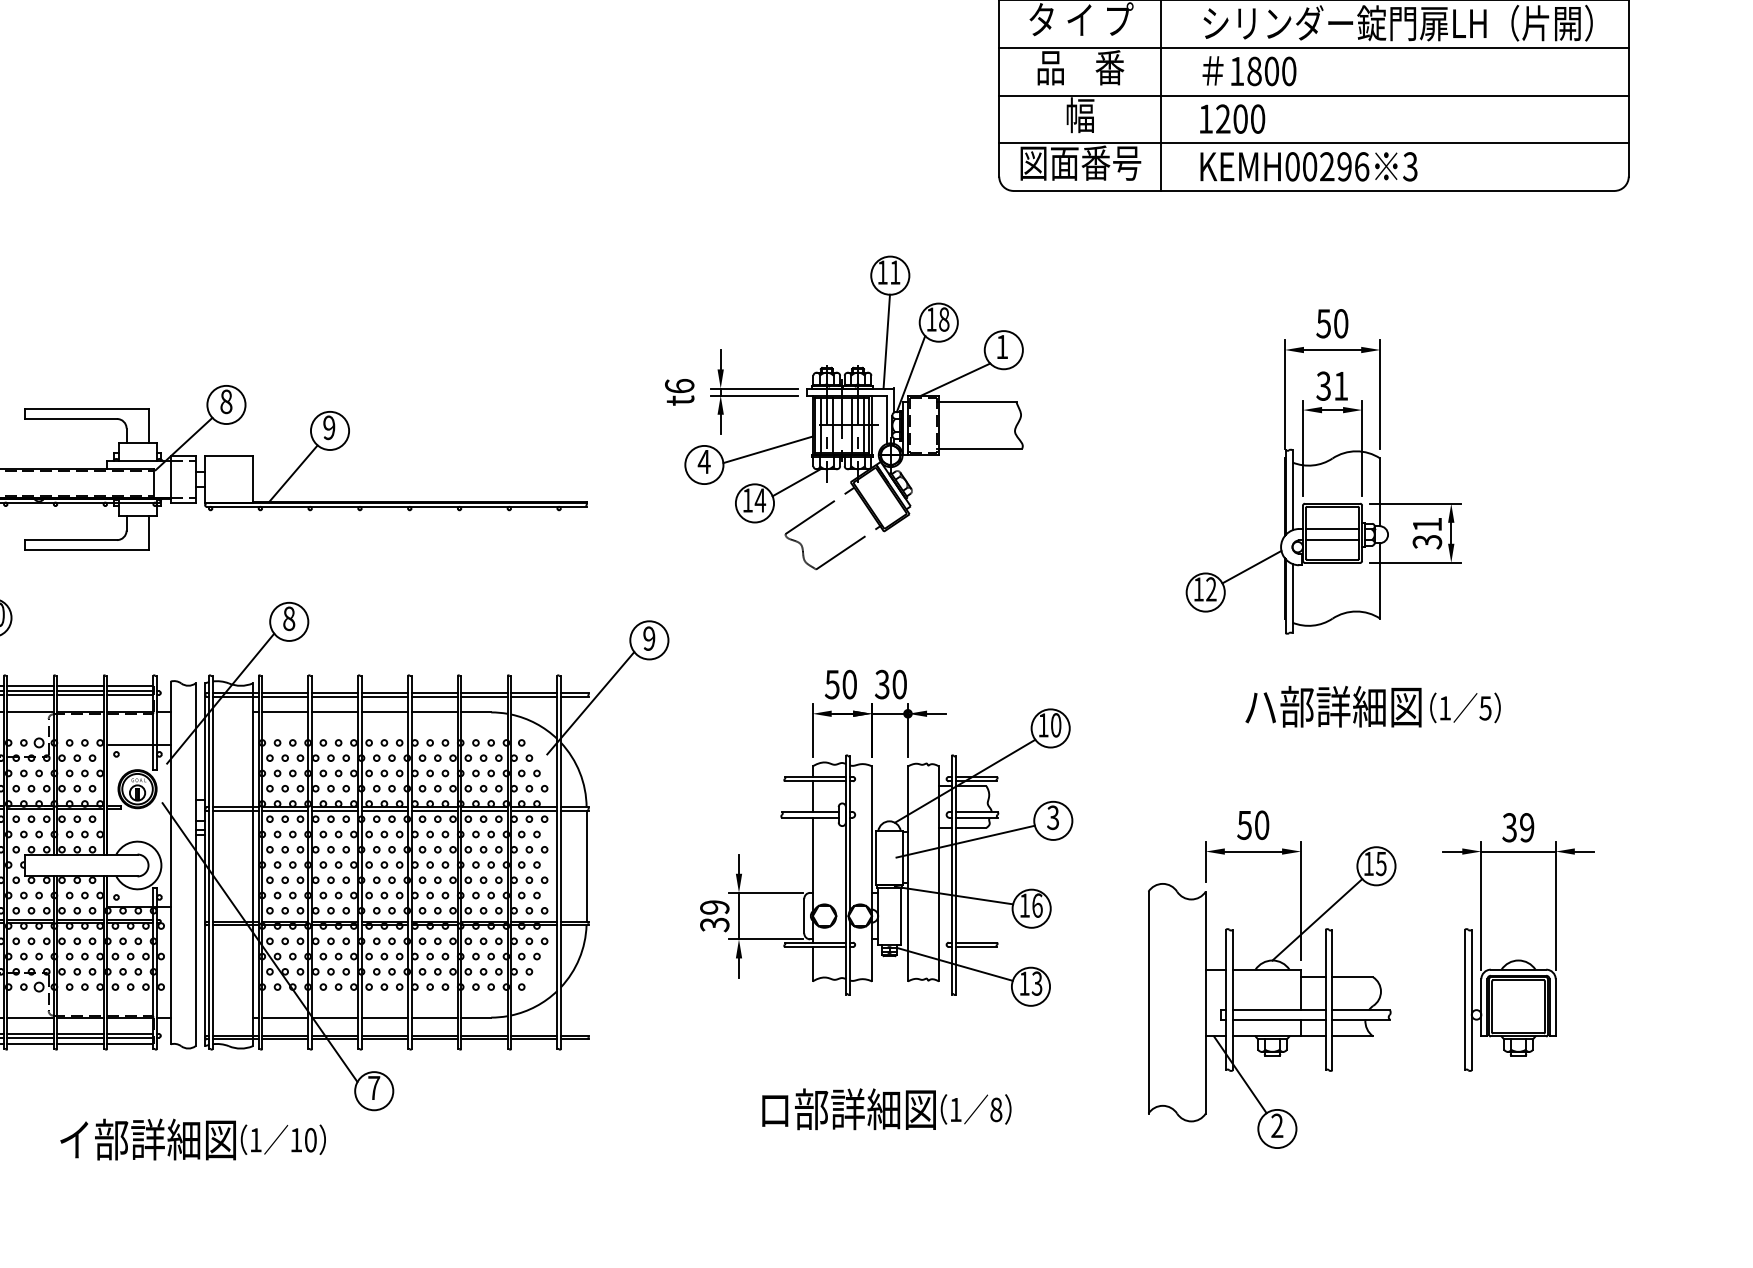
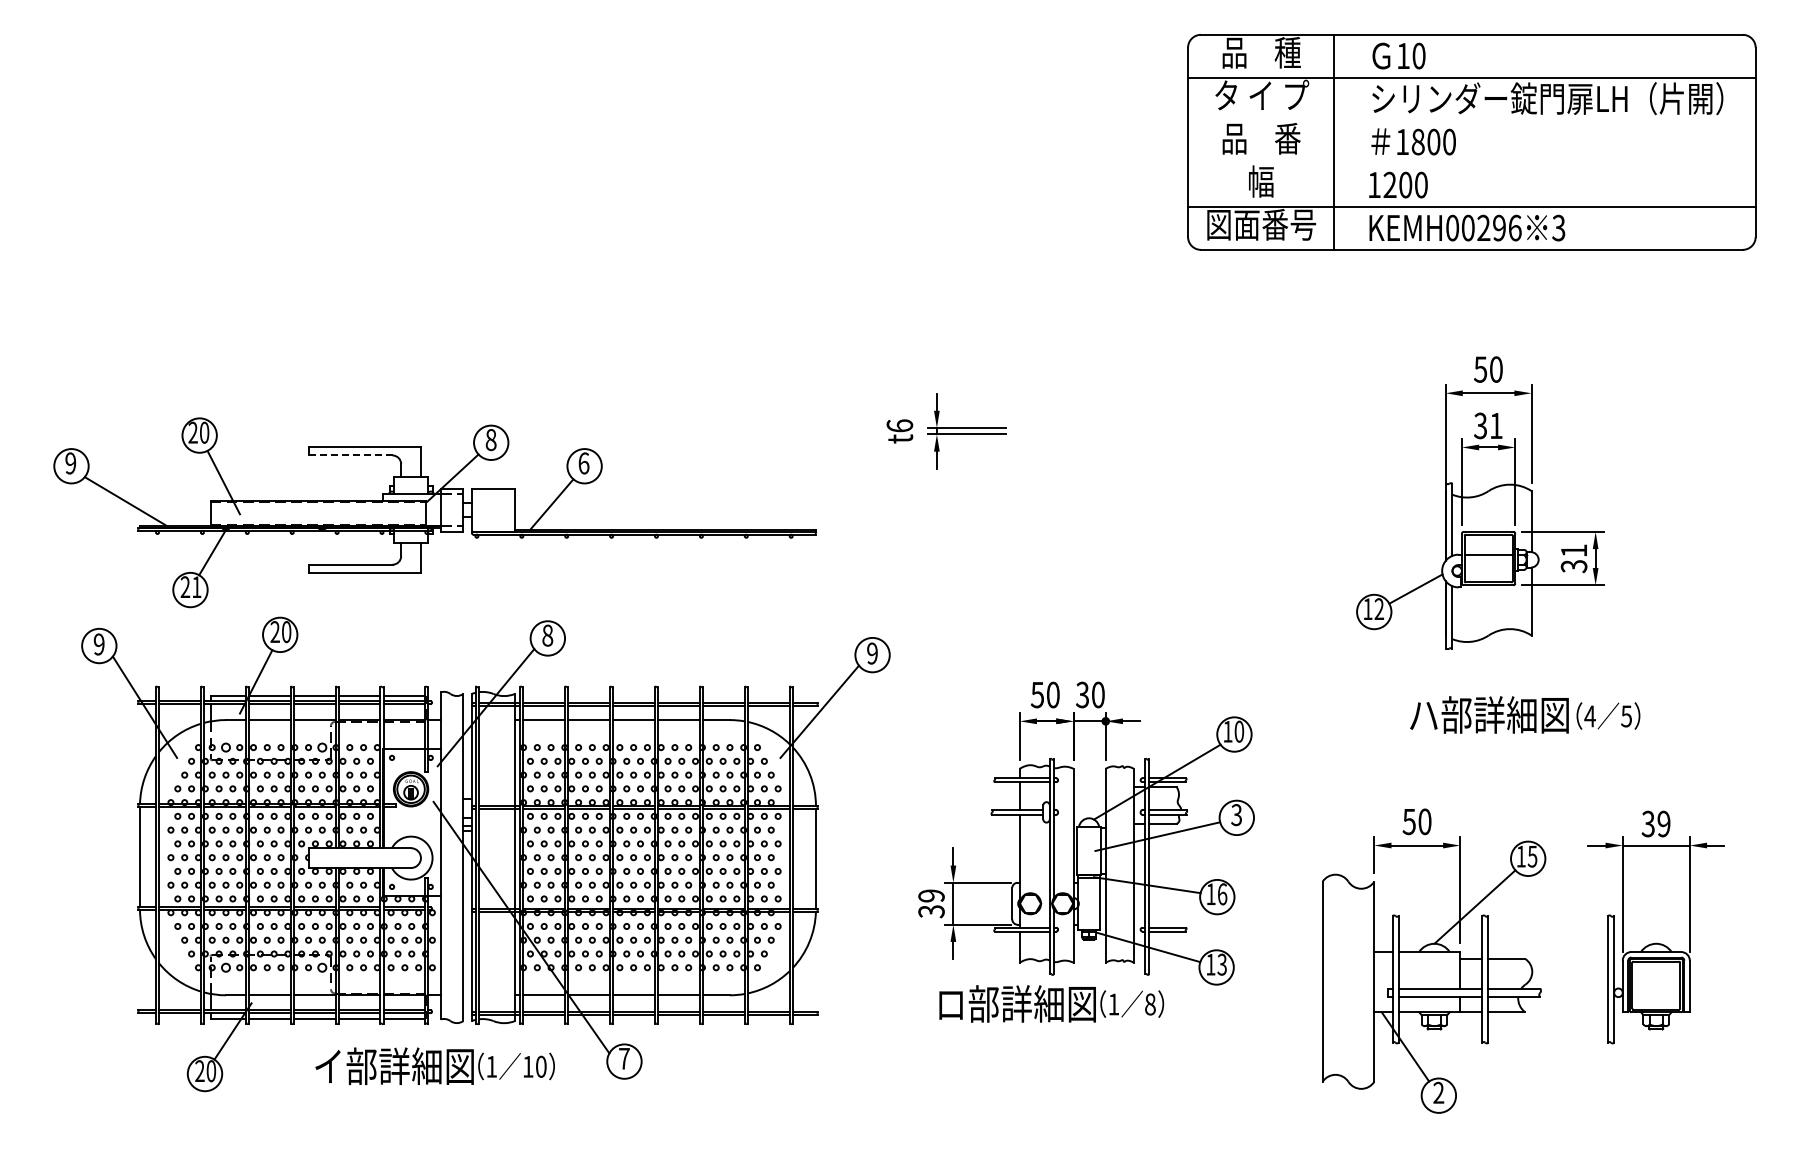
line: (1313, 47) -> (1471, 120), removed
line: (1313, 95) -> (1471, 163), removed
part: (854, 412) -> (1057, 449), removed
line: (70, 418) -> (350, 455), solid -> dashed
text: (328, 427) -> (583, 463), 9 -> 6
line: (1332, 540) -> (1488, 565), removed
text: (1444, 708) -> (1589, 716), 1 -> 4
text: (886, 1108) -> (1051, 1003), moved
text: (192, 1139) -> (434, 1066), moved

